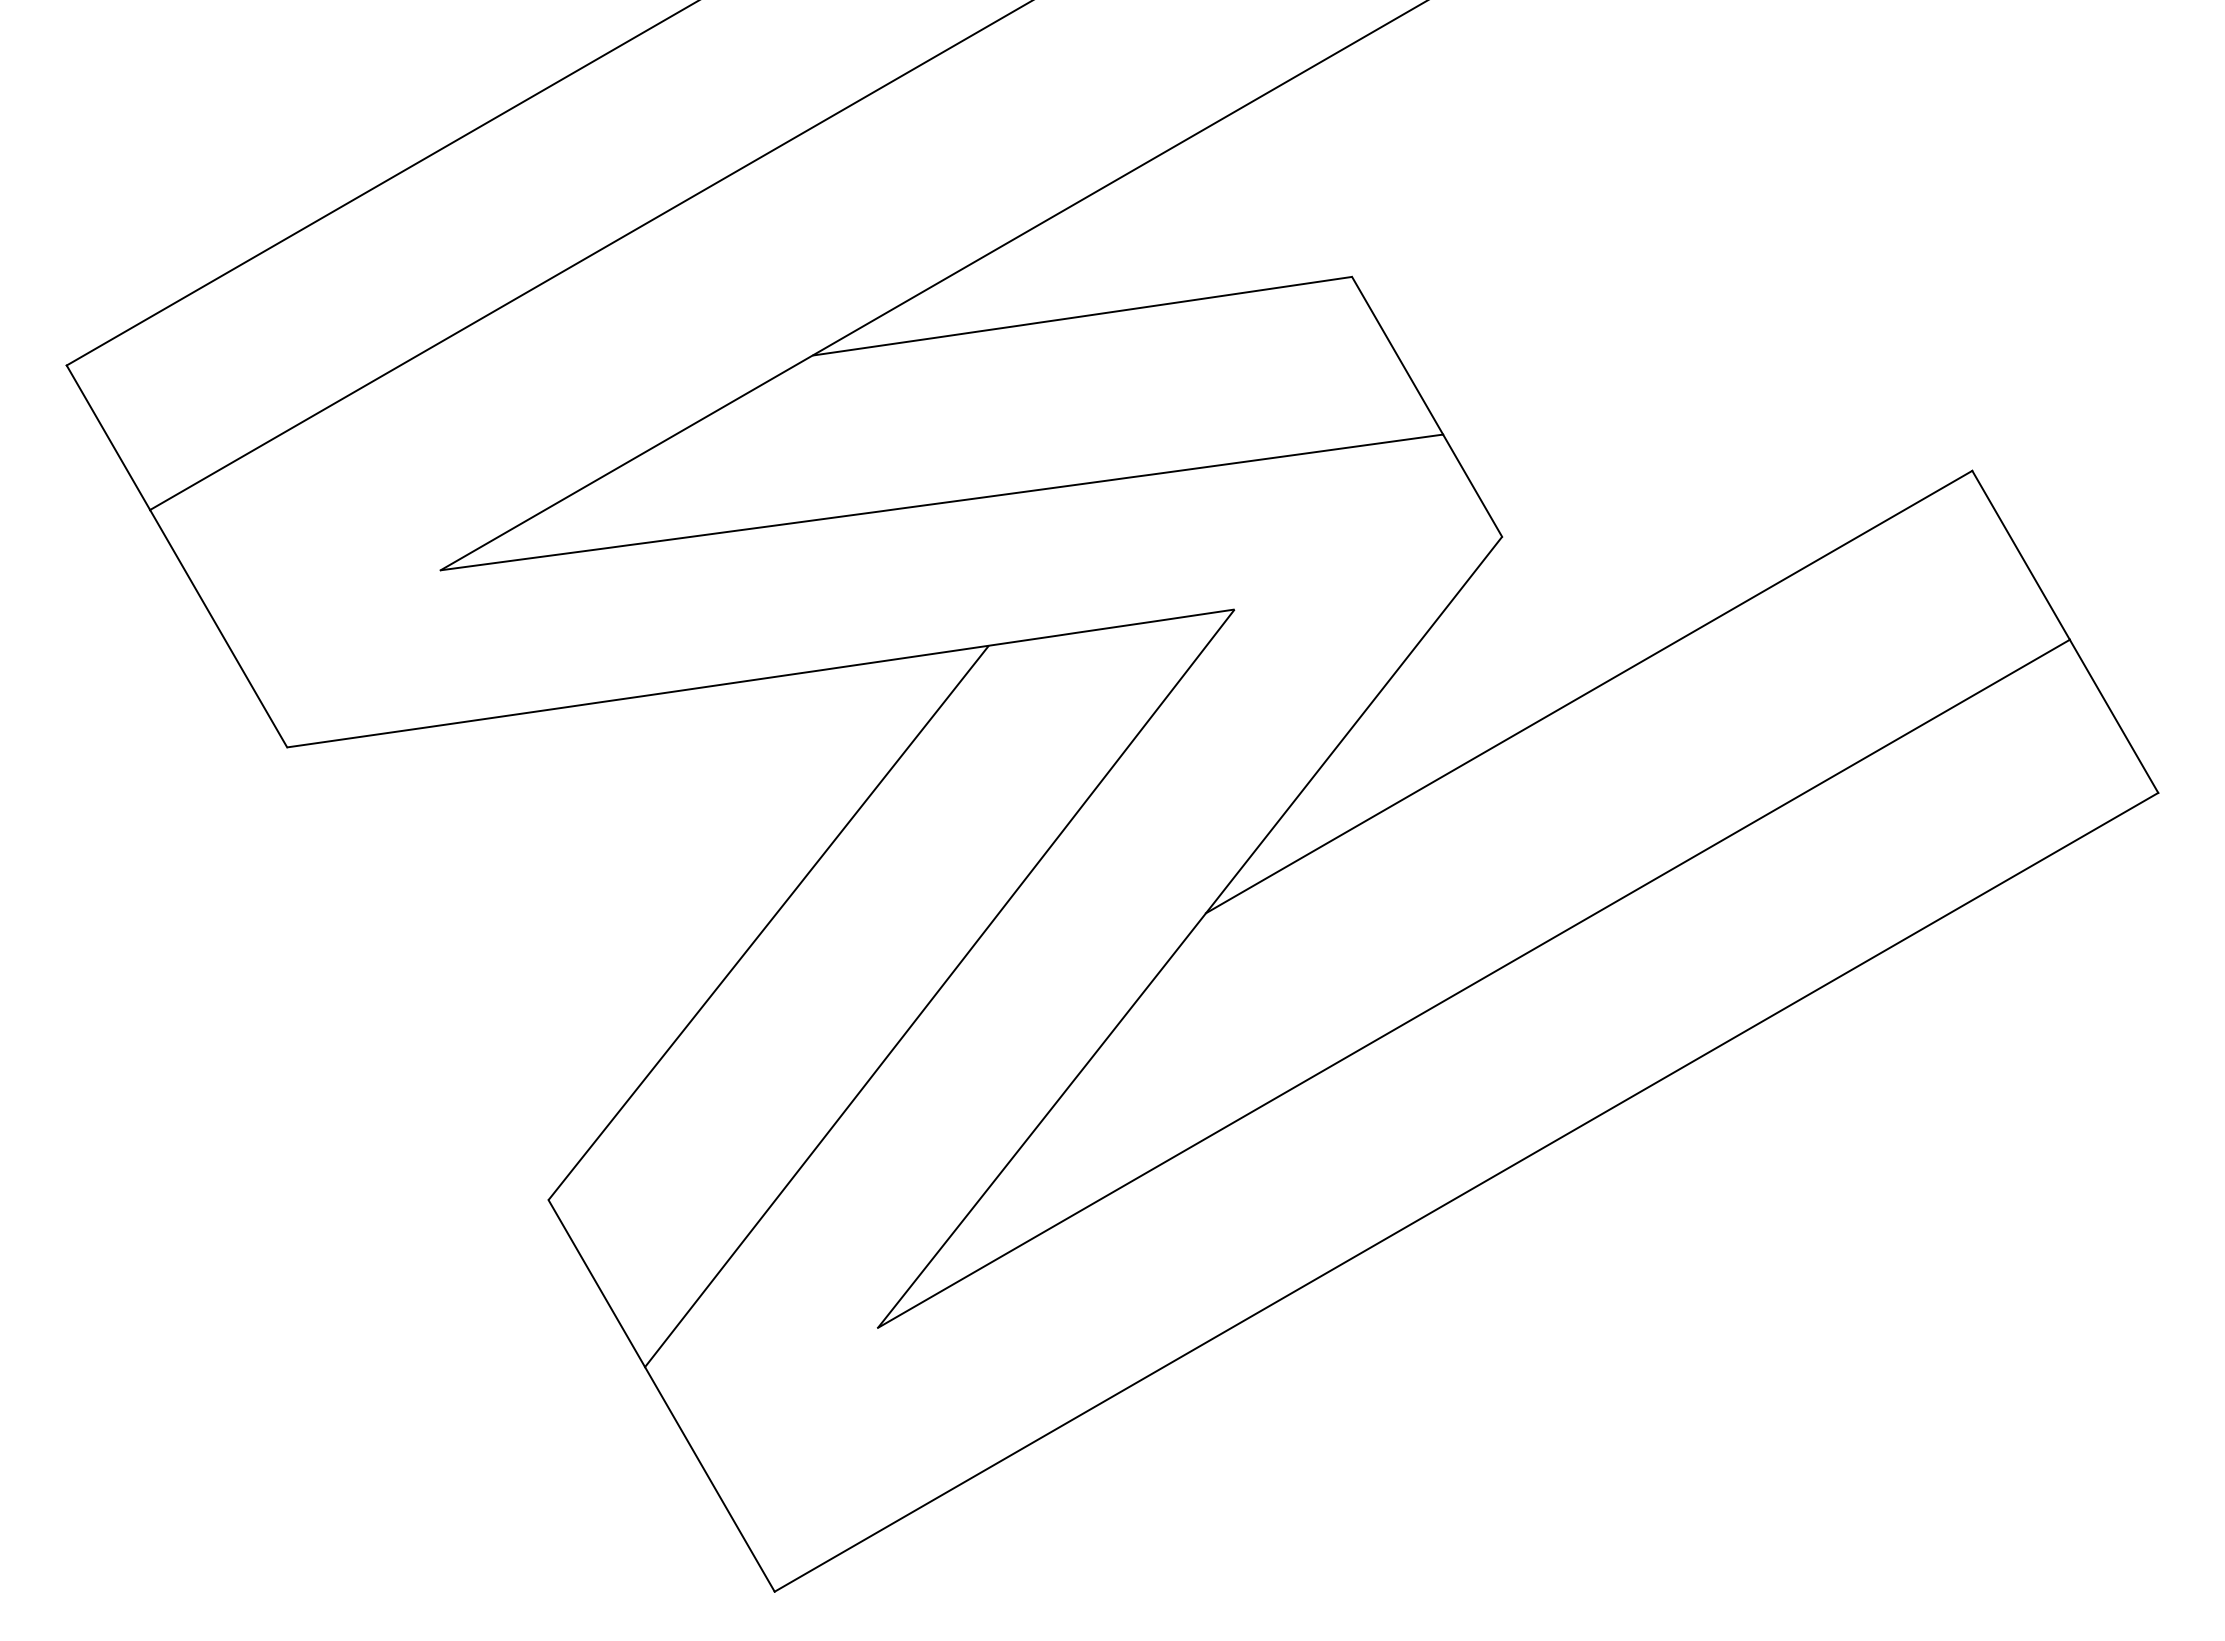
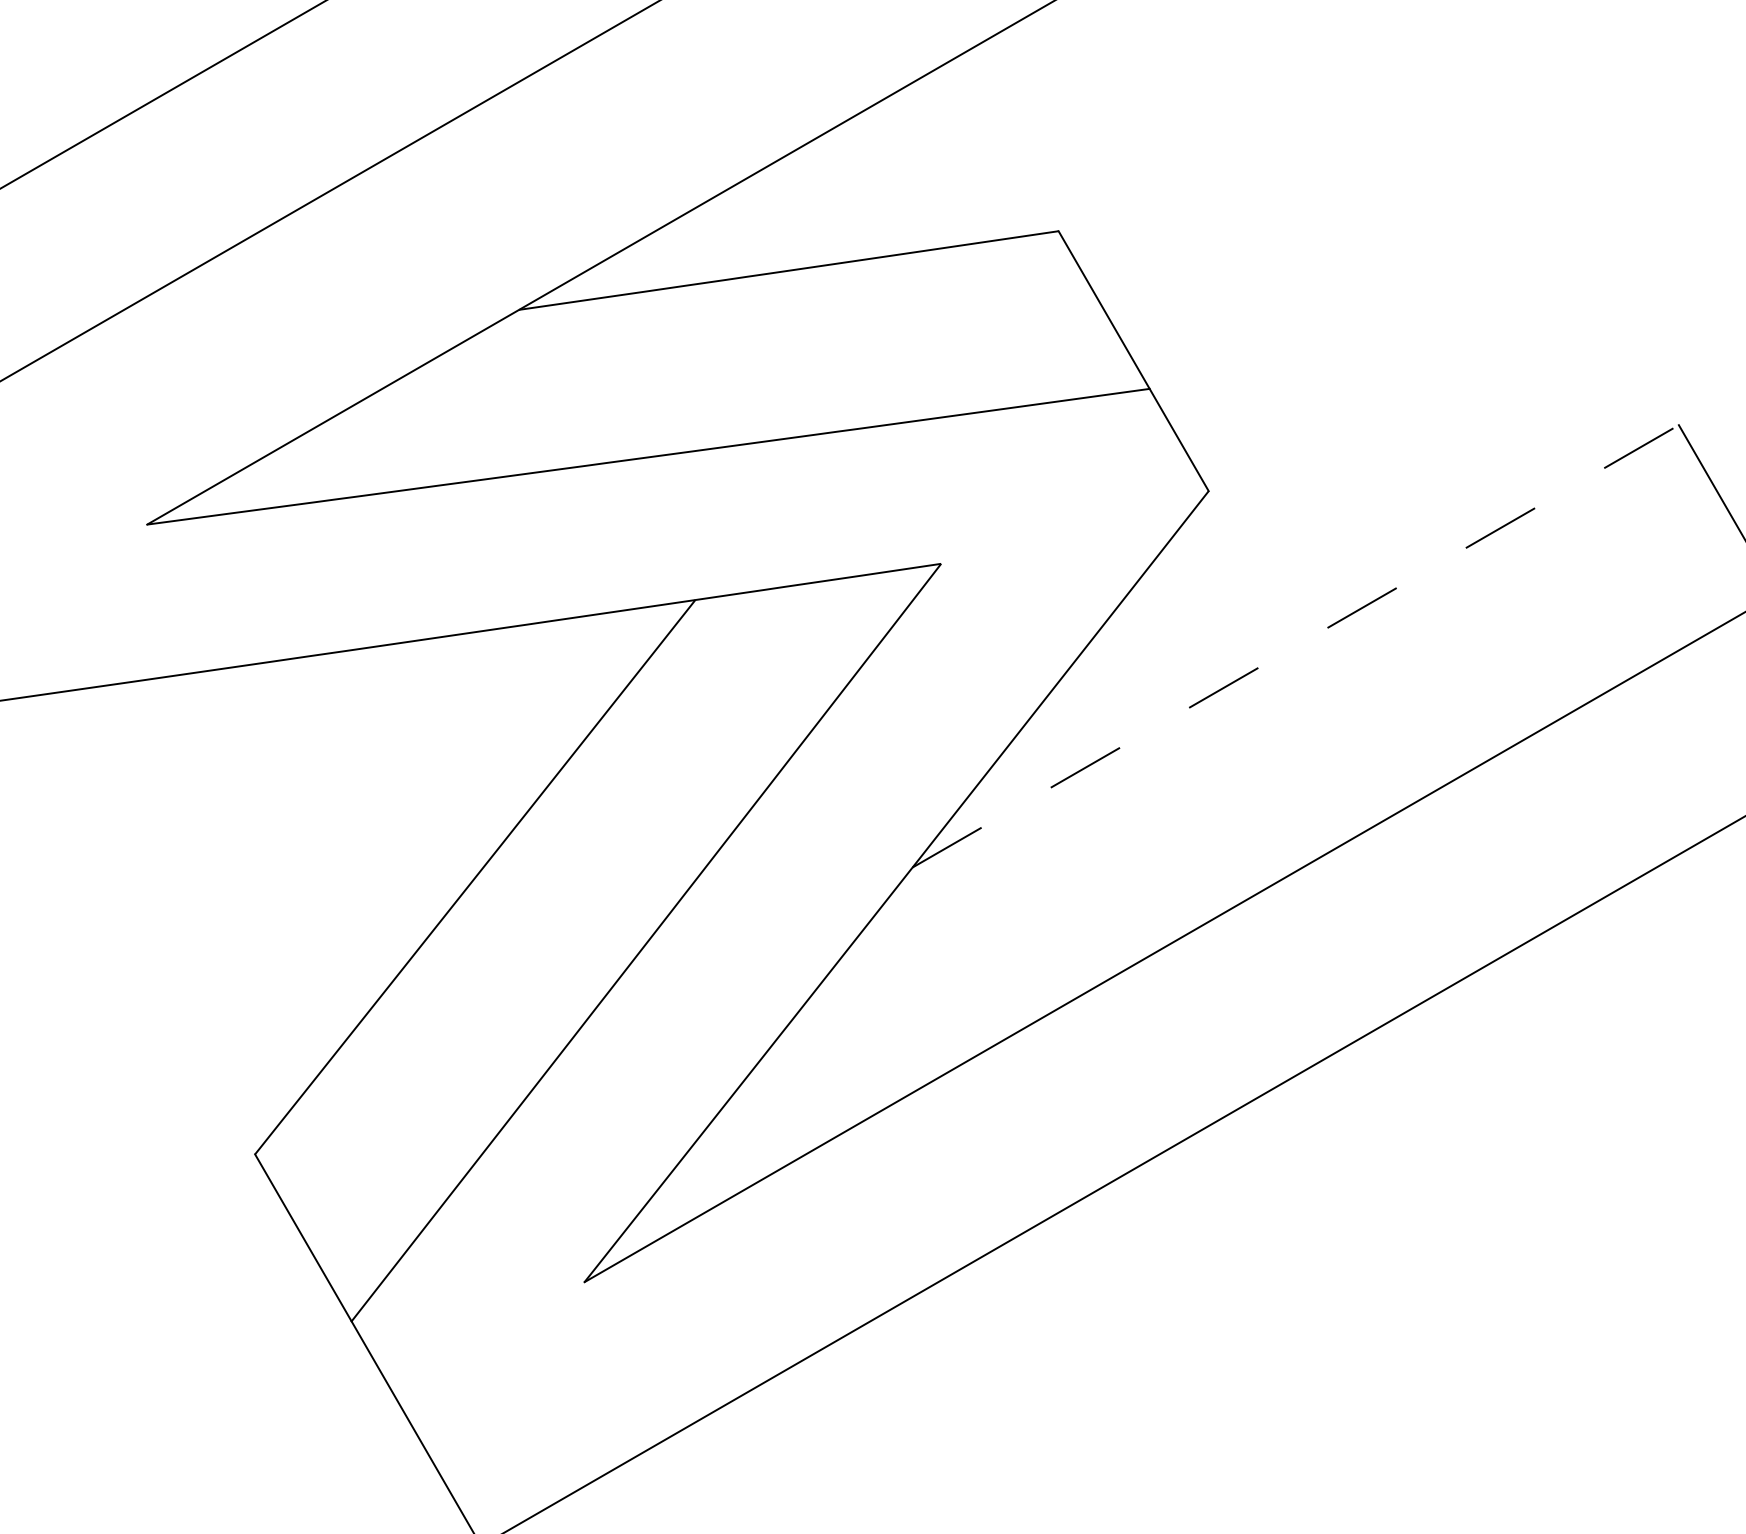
line: (1589, 691) -> (1296, 645), solid -> dashed

